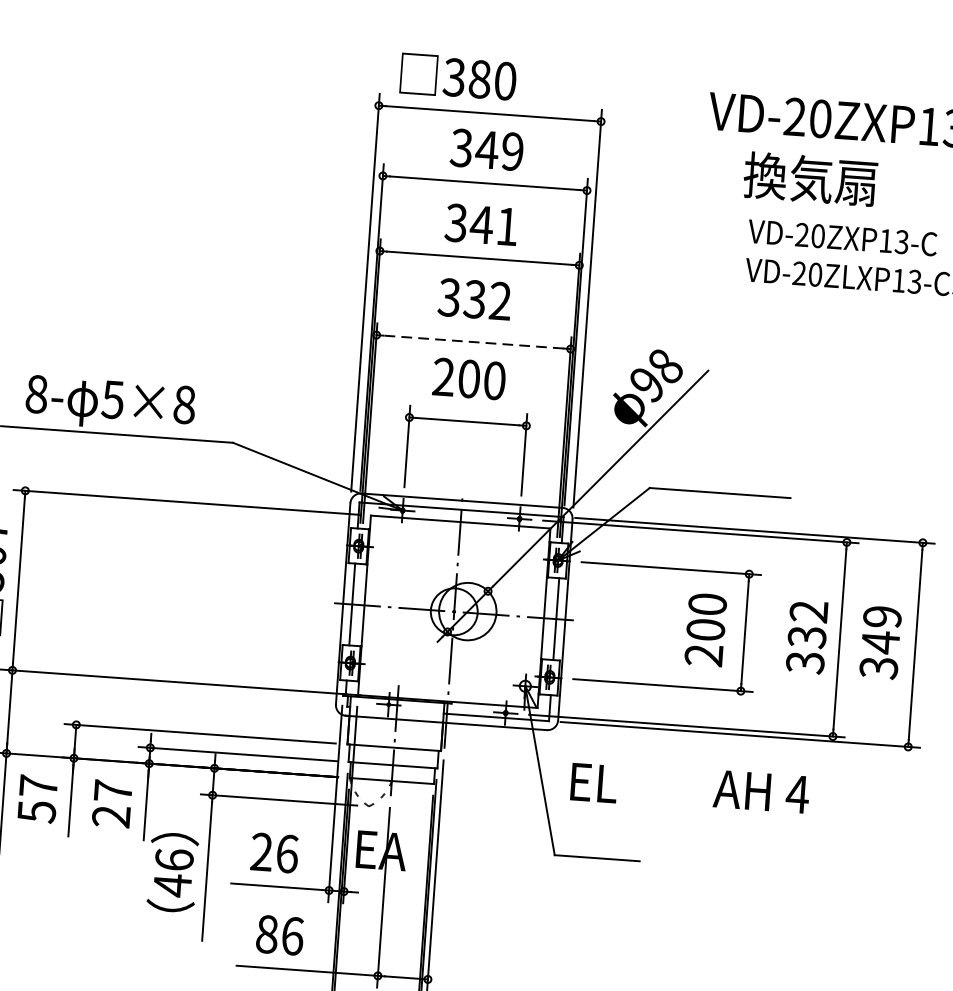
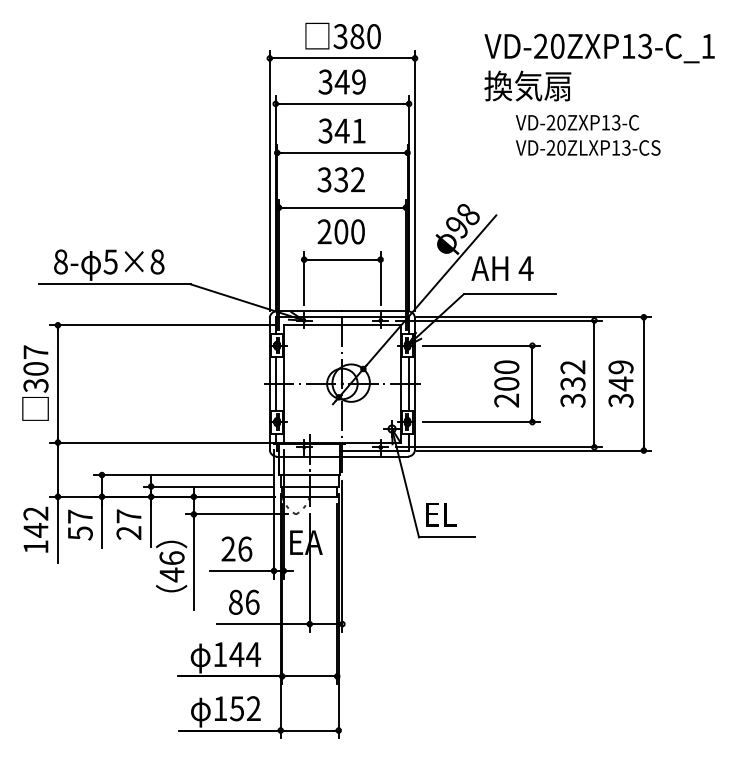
text: (457, 76) -> (342, 35), moved
text: (810, 178) -> (527, 85), moved
line: (473, 341) -> (342, 207), dashed -> solid
text: (594, 782) -> (441, 514), moved
text: (761, 791) -> (502, 268), moved

